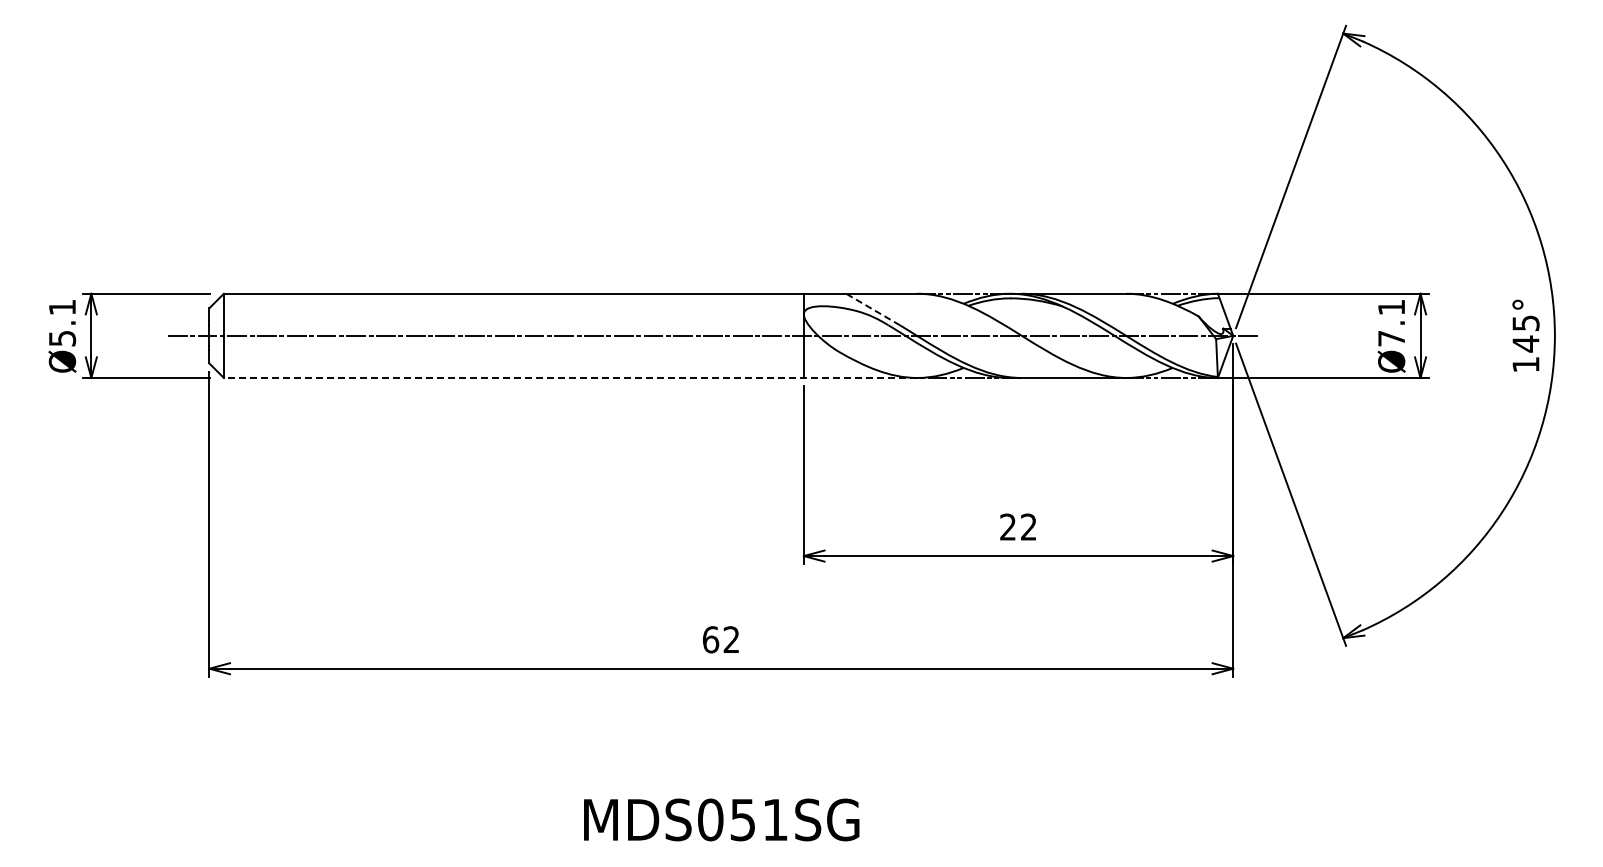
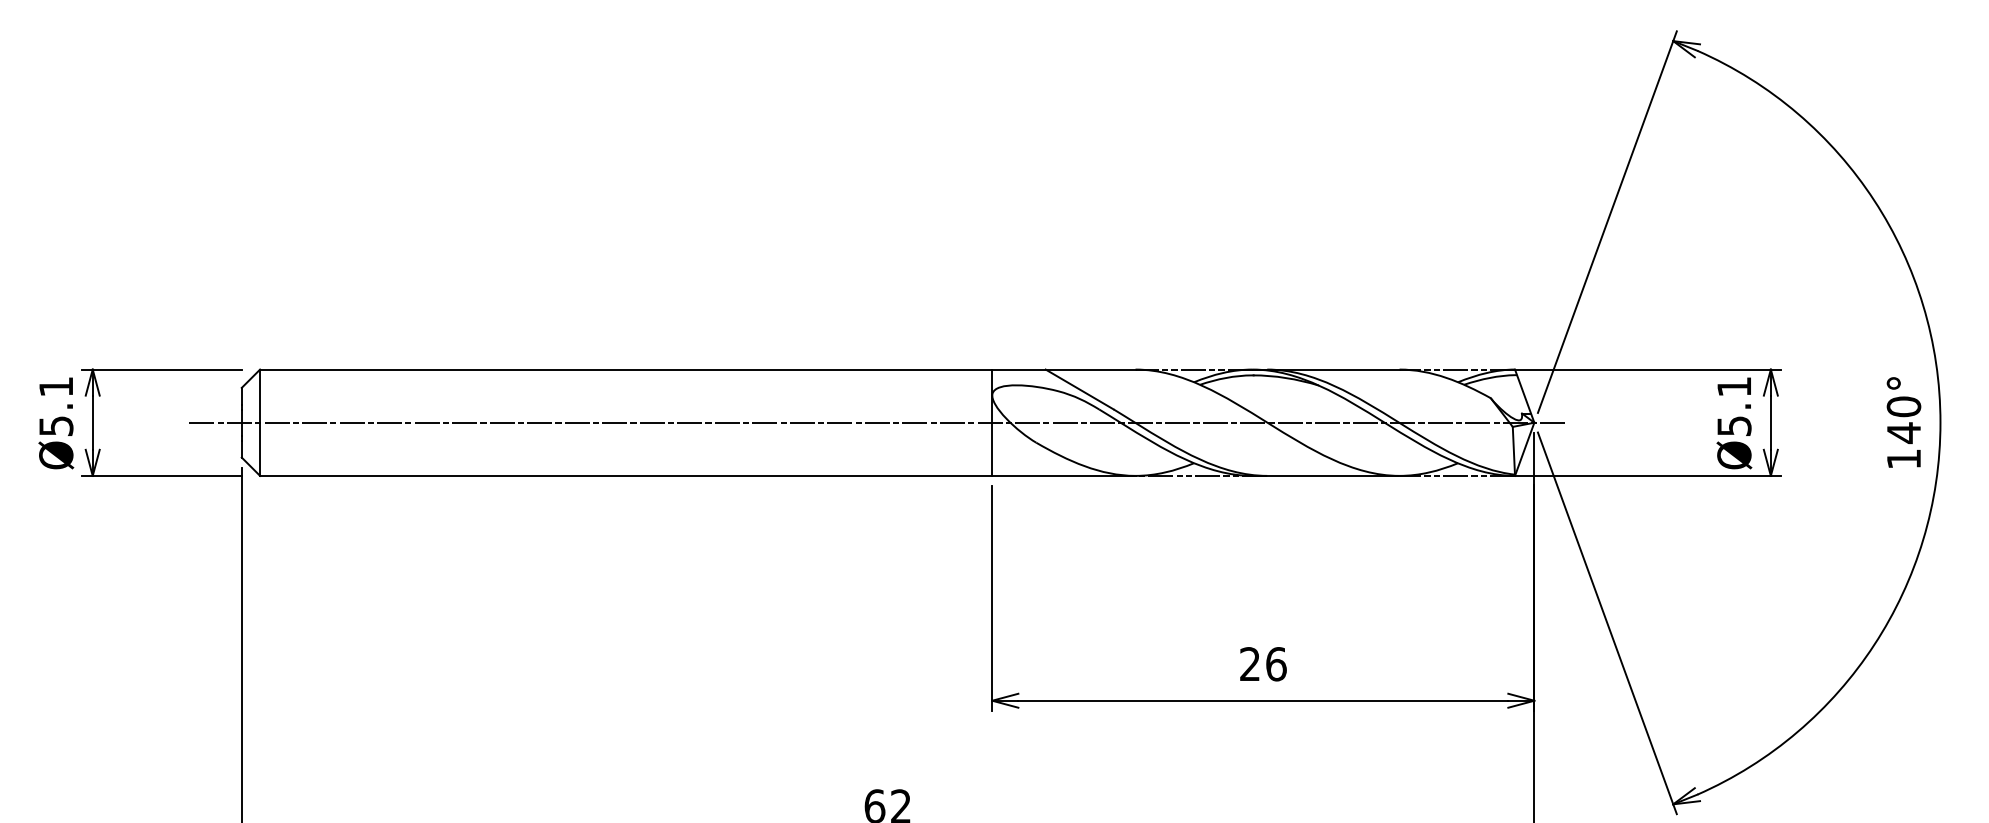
line: (872, 309) -> (1078, 389), dashed -> solid
text: (1525, 323) -> (1903, 407), 145° -> 140°
text: (1391, 338) -> (1734, 426), Ø7.1 -> Ø5.1
line: (570, 377) -> (697, 475), dashed -> solid
text: (1028, 526) -> (1275, 663), 22 -> 26

